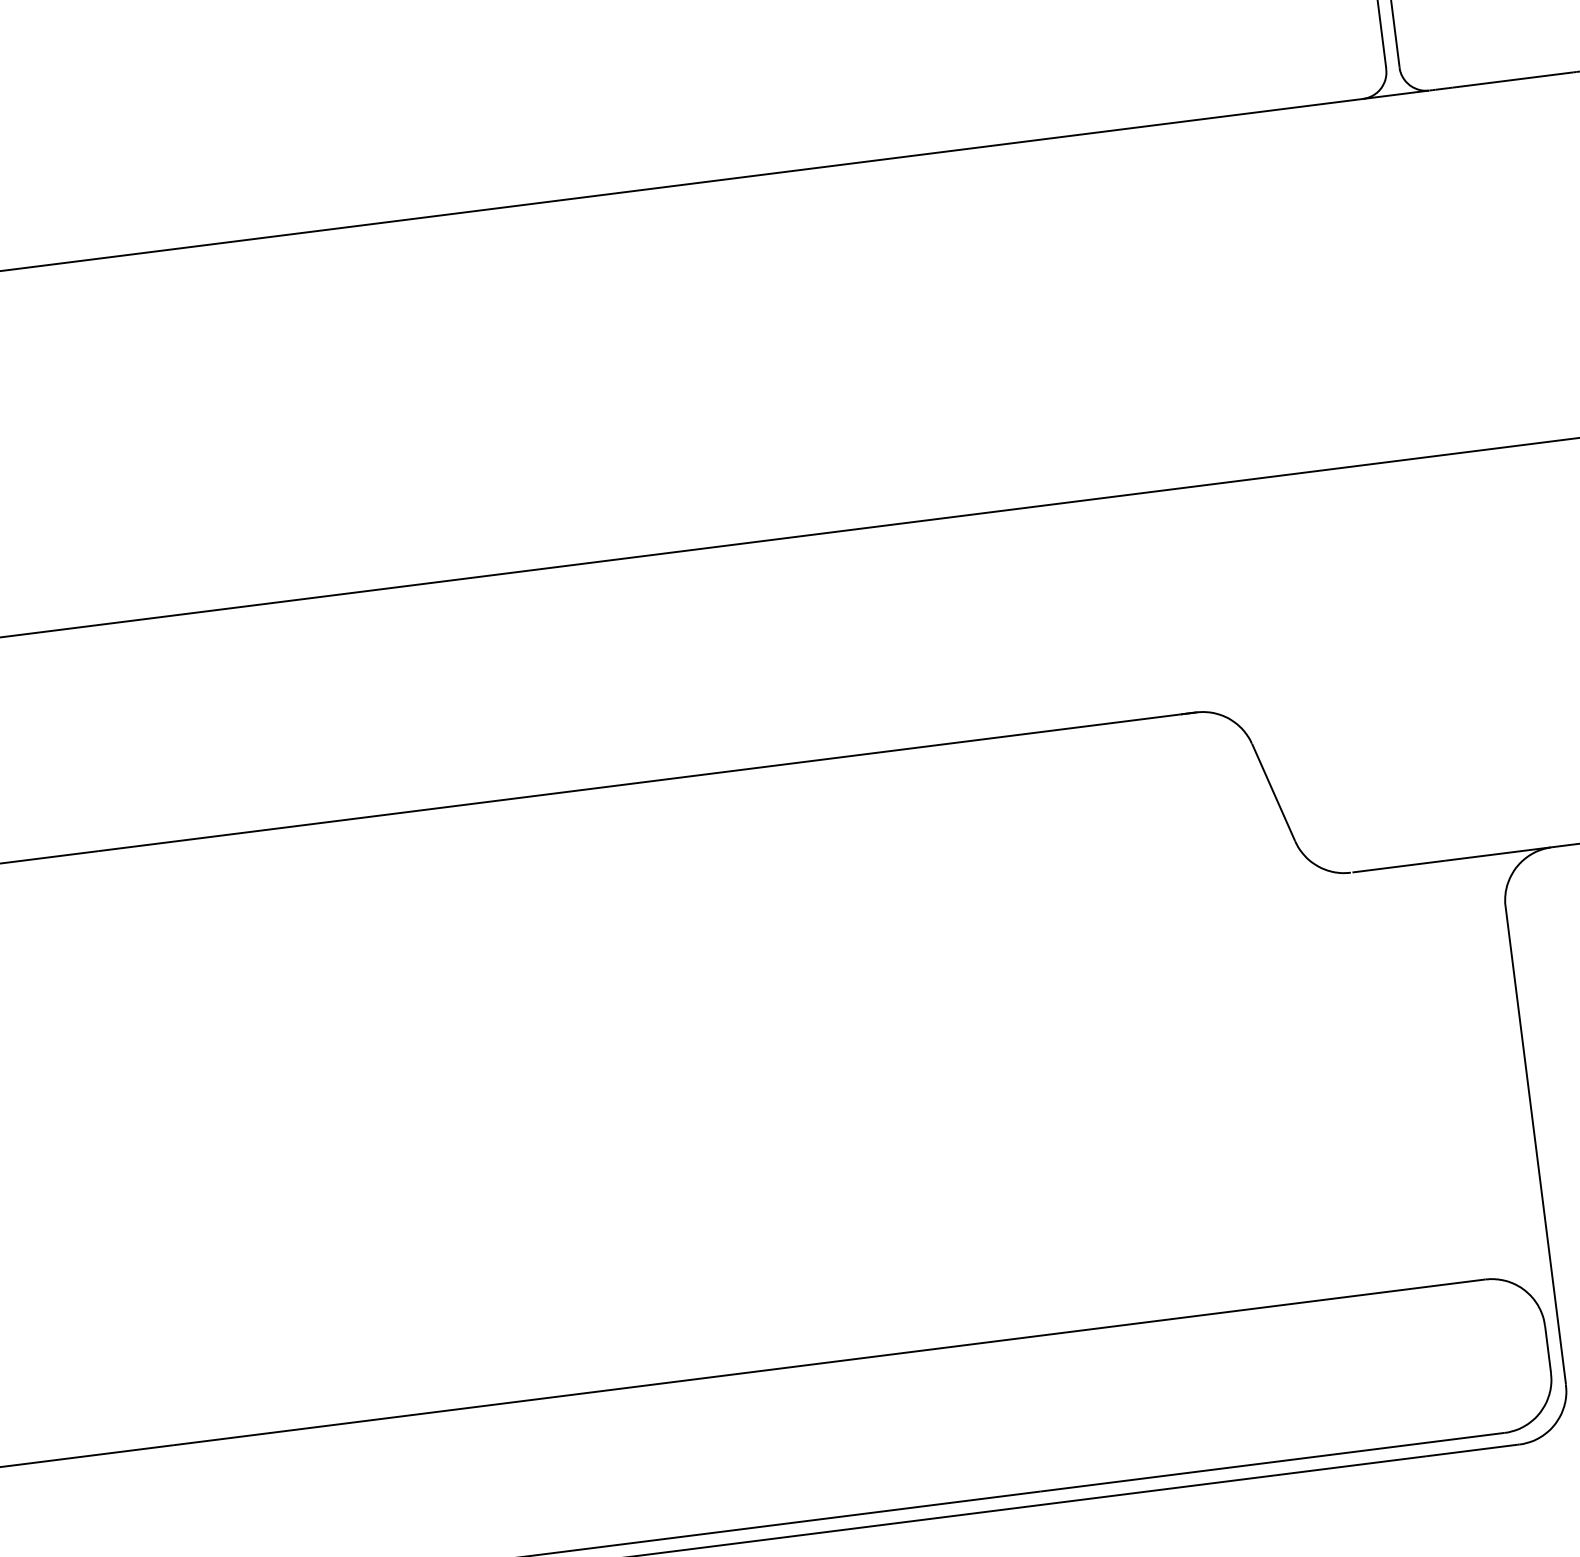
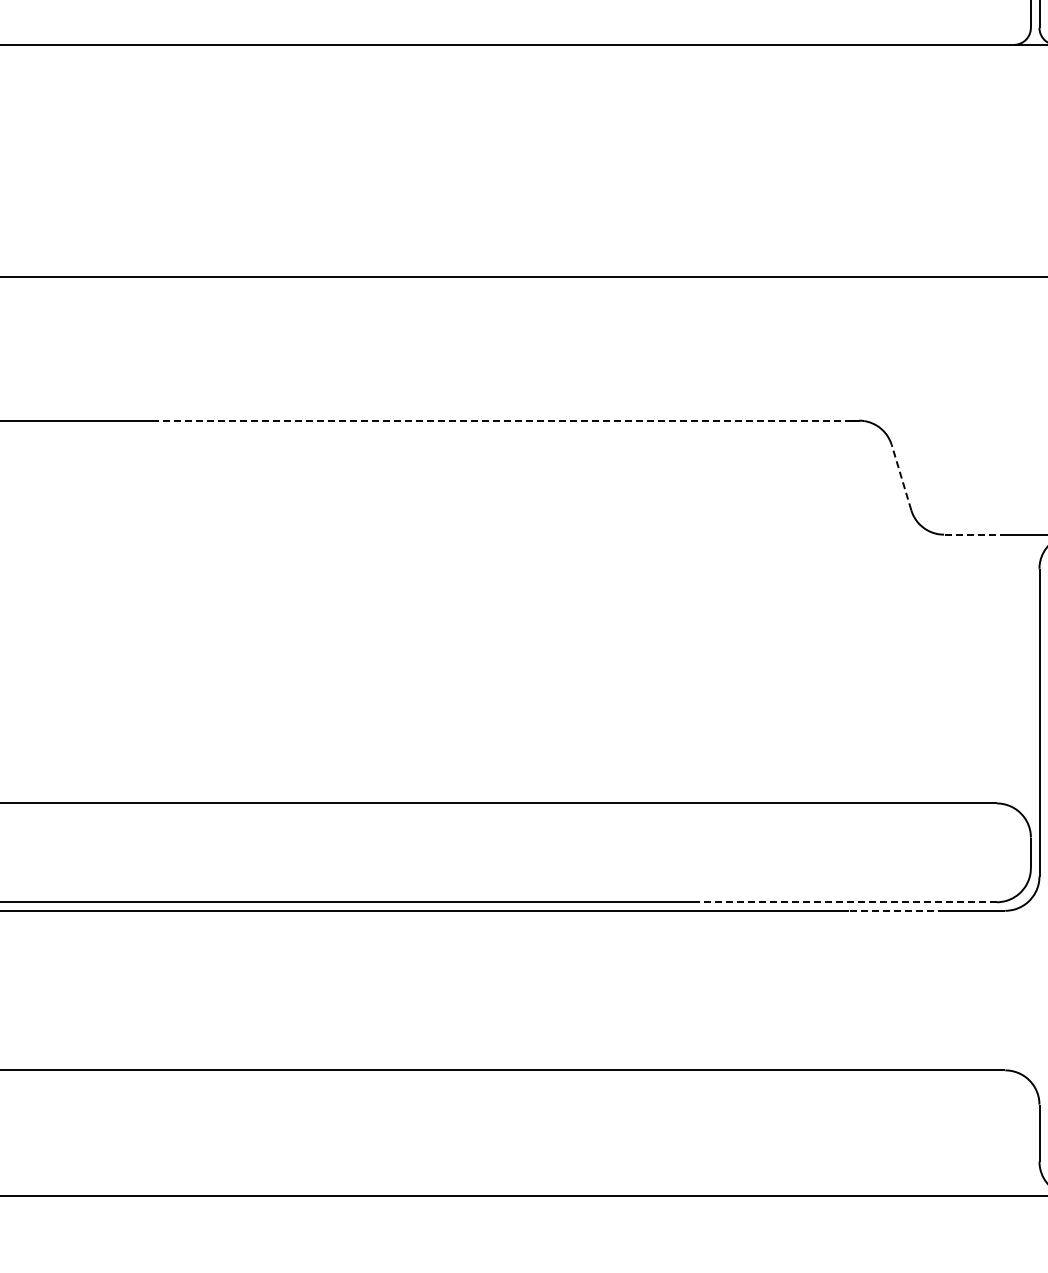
line: (639, 782) -> (500, 420), solid -> dashed
line: (1273, 792) -> (901, 477), solid -> dashed
line: (1398, 866) -> (974, 534), solid -> dashed
line: (1273, 1462) -> (847, 902), solid -> dashed
line: (1350, 1465) -> (896, 910), solid -> dashed

